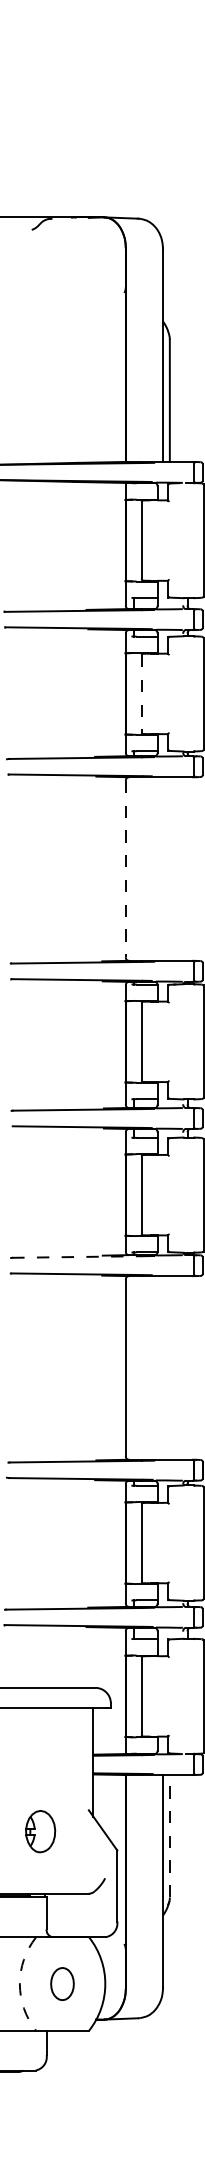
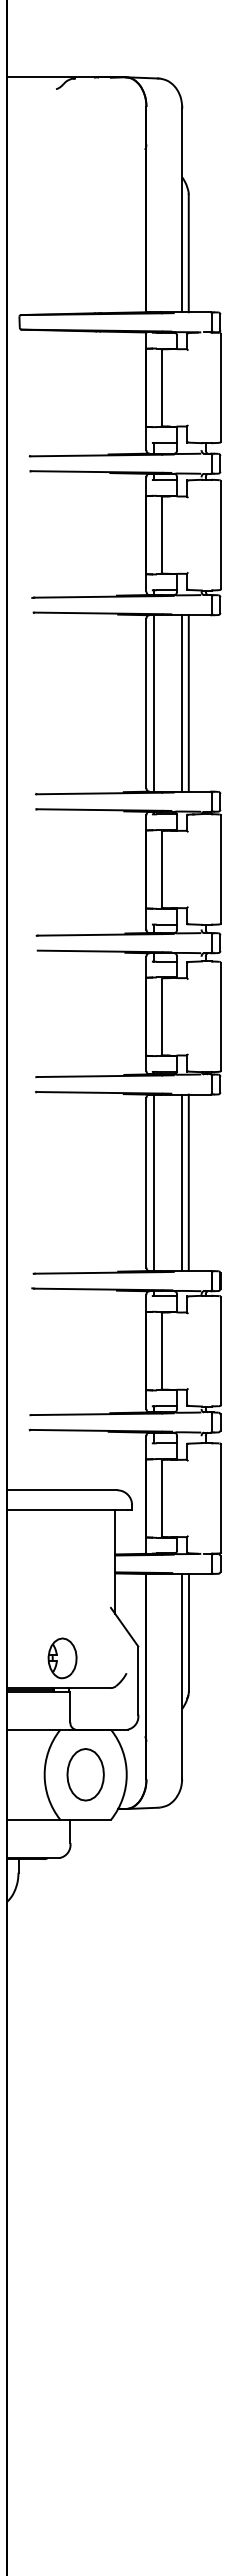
line: (141, 694) -> (161, 535), dashed -> solid
line: (125, 869) -> (146, 703), dashed -> solid
line: (134, 869) -> (154, 703), added
line: (163, 869) -> (182, 703), added
line: (169, 869) -> (188, 703), added
line: (77, 1257) -> (100, 1076), dashed -> solid
line: (134, 1367) -> (154, 1182), added
line: (163, 1367) -> (182, 1182), added
line: (169, 1367) -> (188, 1182), added
part: (40, 1831) -> (62, 1658), moved
line: (169, 1835) -> (188, 1632), dashed -> solid
arc: (19, 1983) -> (44, 1774), dashed -> solid
part: (62, 1983) -> (85, 1774), size x1.67

